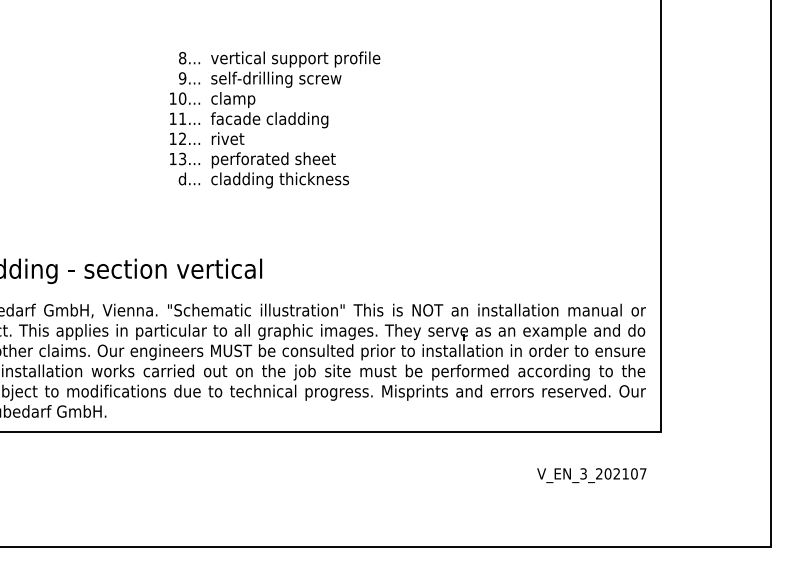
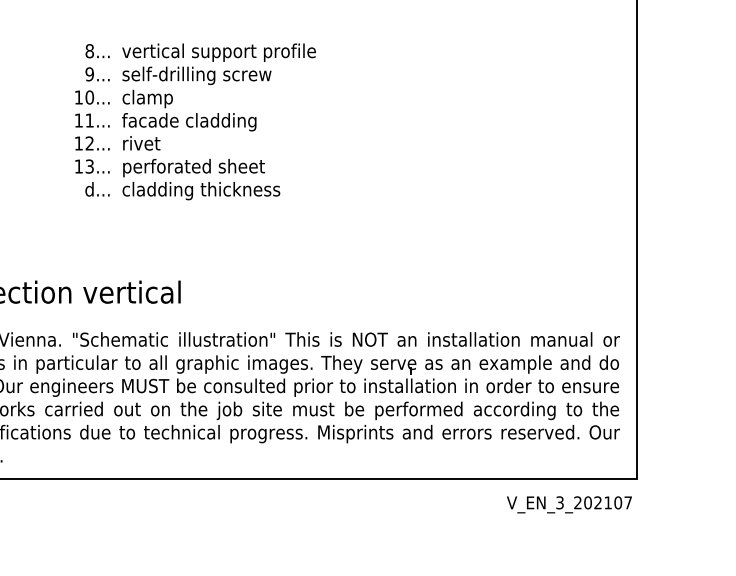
text: (591, 475) -> (569, 504), moved

